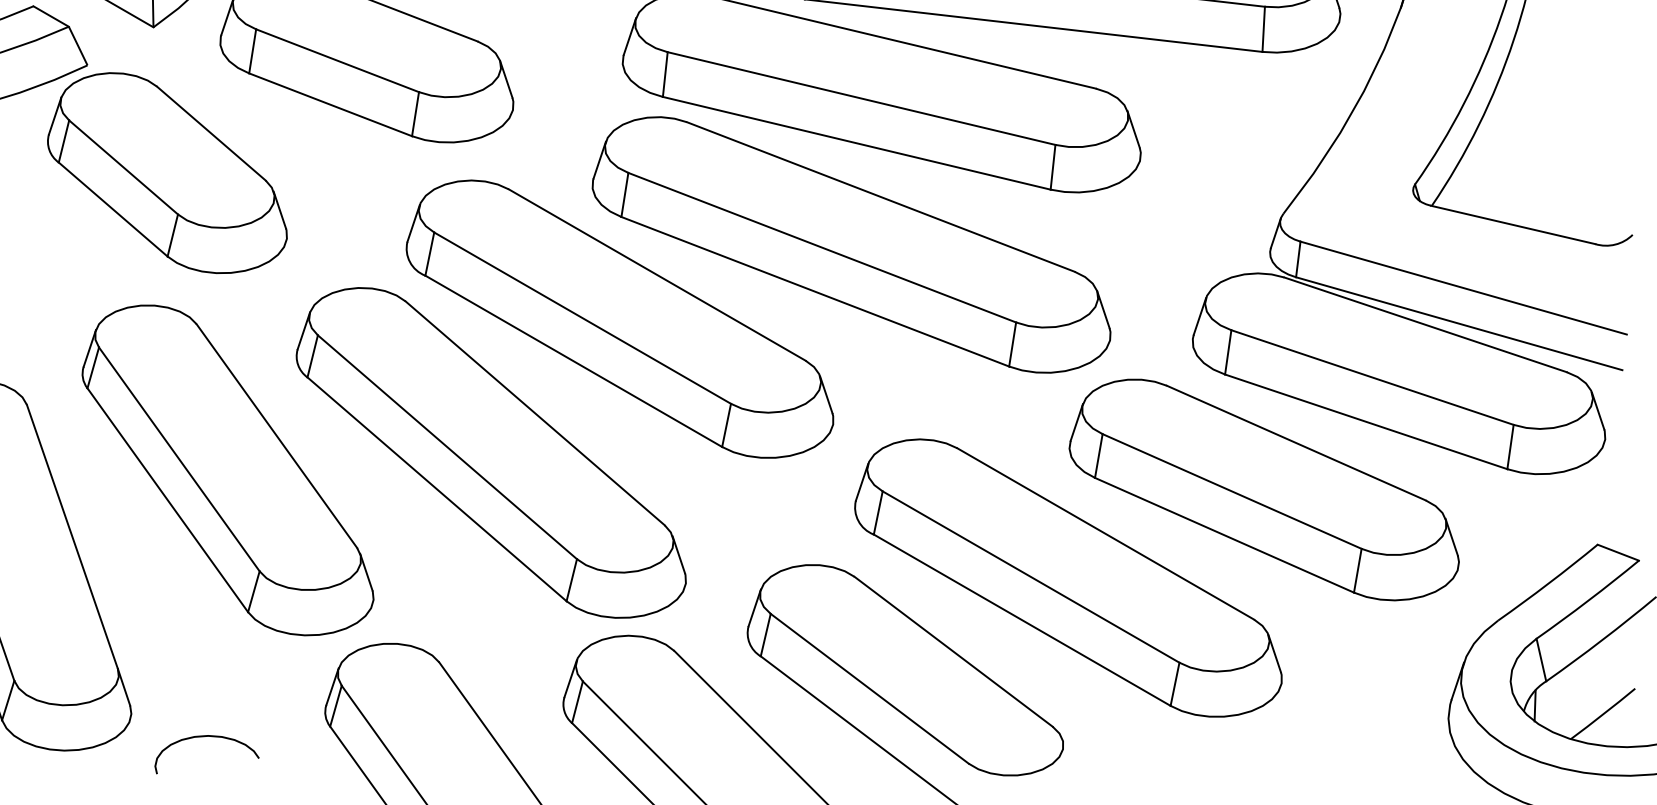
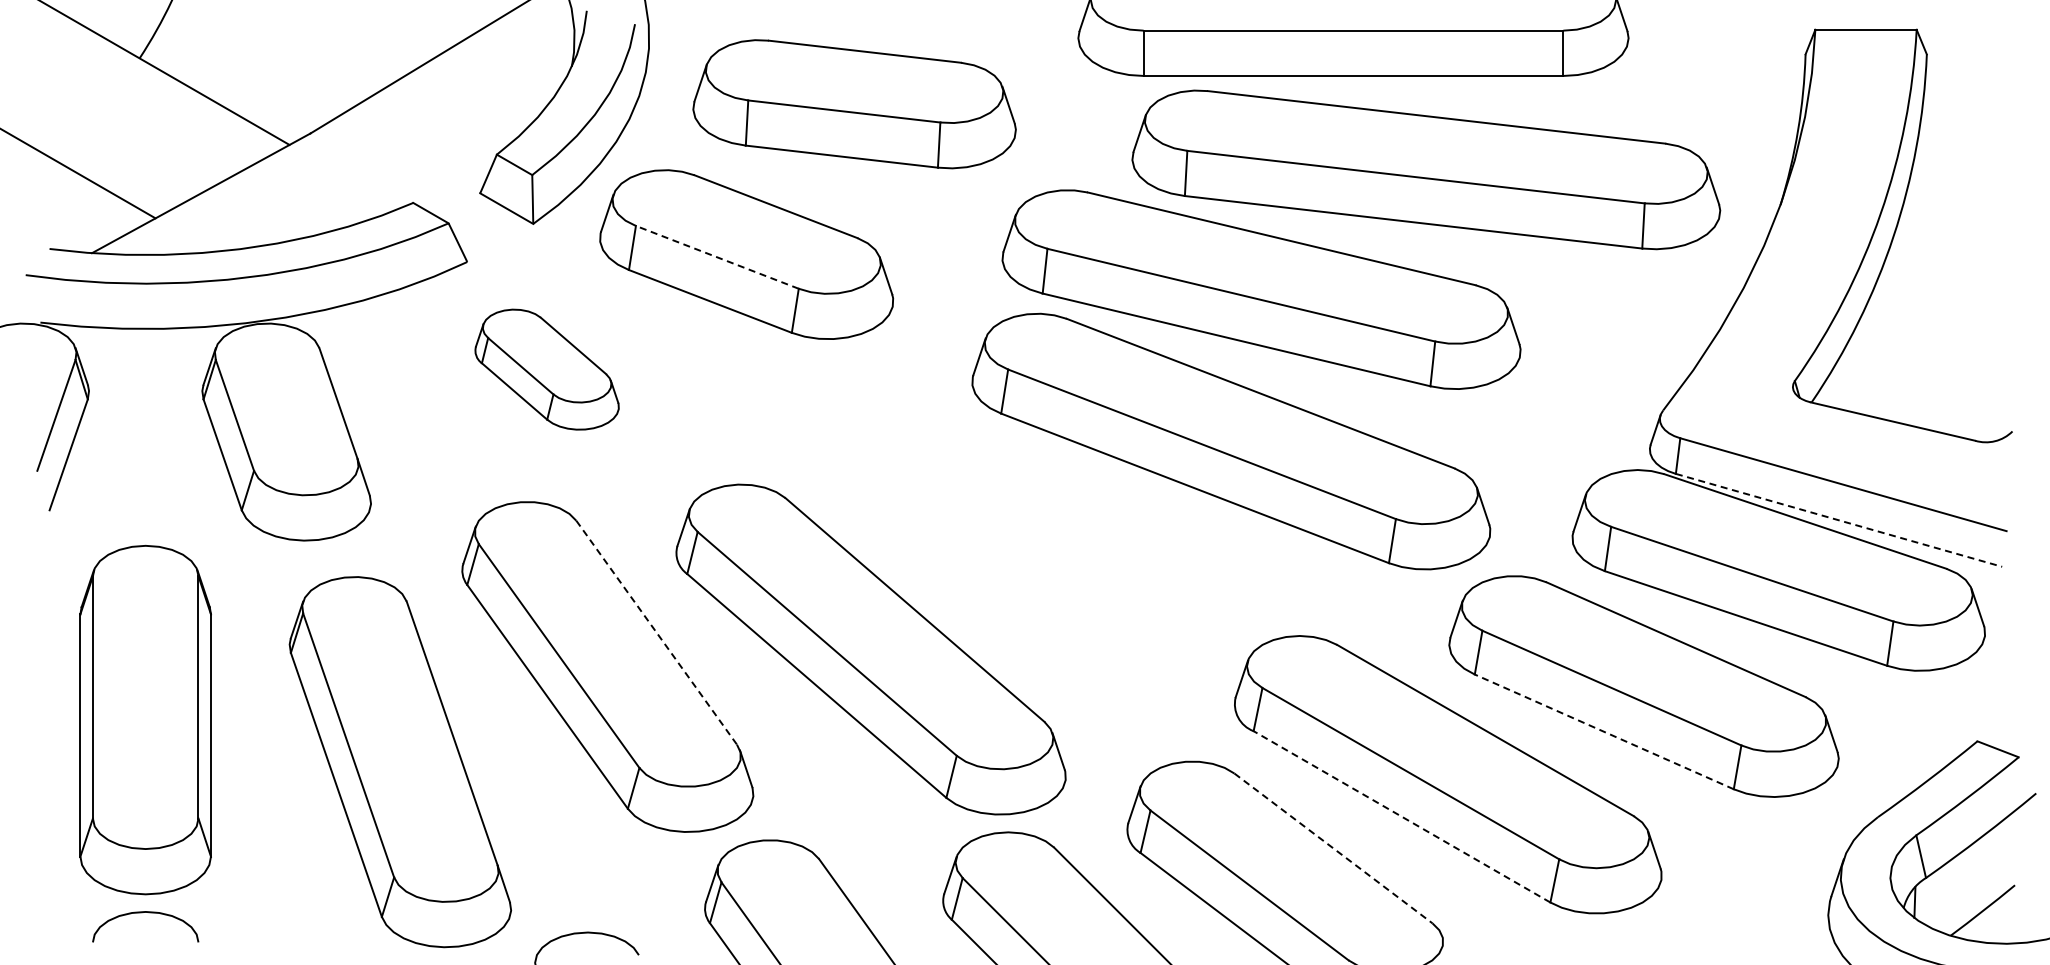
line: (336, 60) -> (716, 257), solid -> dashed
part: (166, 172) -> (546, 369), size x0.6
part: (619, 318) -> (999, 515), removed
line: (1459, 323) -> (1839, 520), solid -> dashed
line: (276, 435) -> (656, 632), solid -> dashed
line: (1224, 534) -> (1604, 731), solid -> dashed
line: (1021, 619) -> (1401, 816), solid -> dashed
line: (953, 651) -> (1333, 848), solid -> dashed

